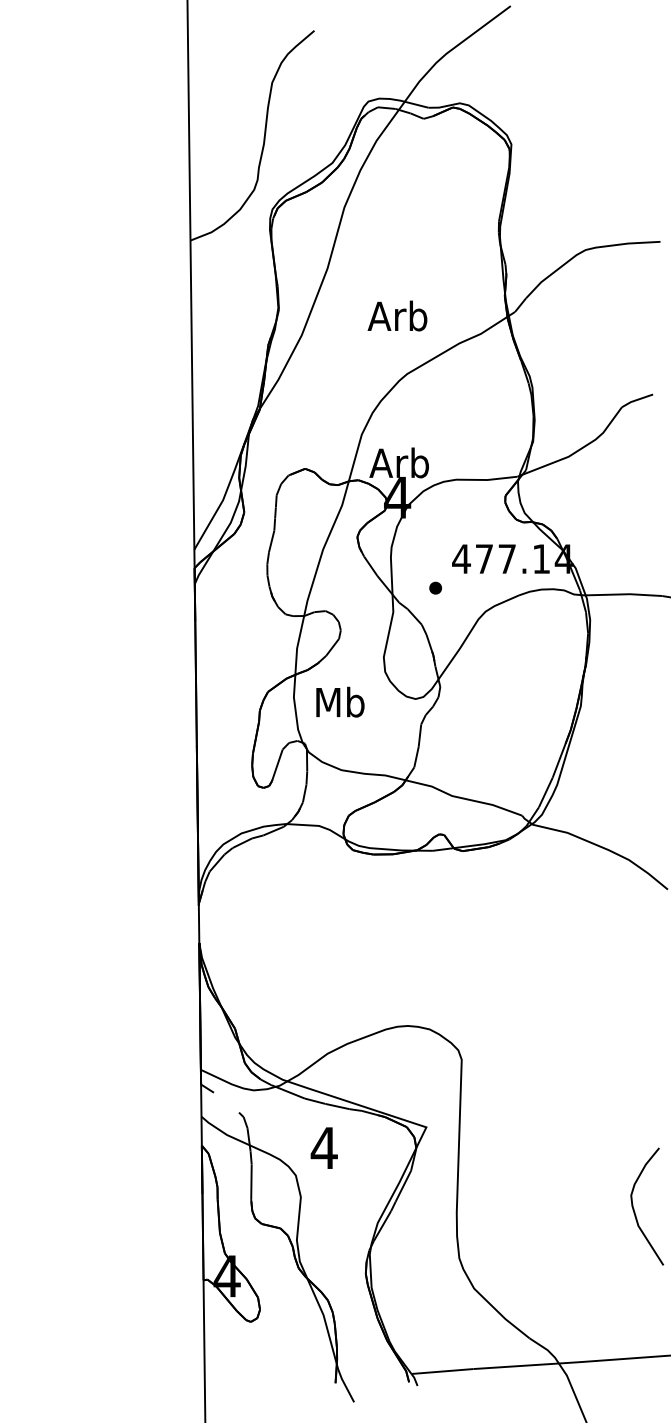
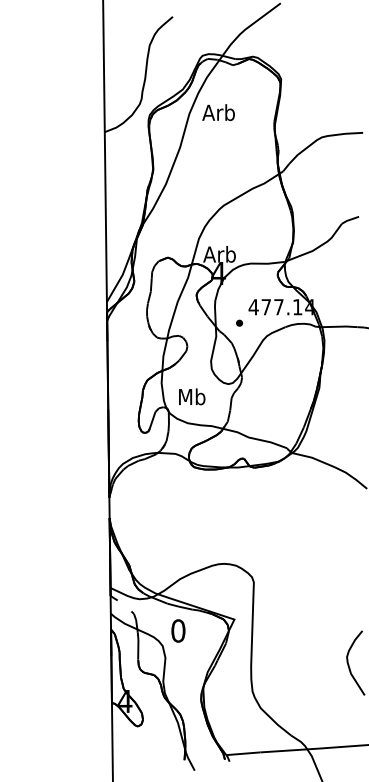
text: (397, 315) -> (218, 112), moved
text: (340, 701) -> (192, 396), moved
text: (322, 1147) -> (177, 630), 4 -> 0

